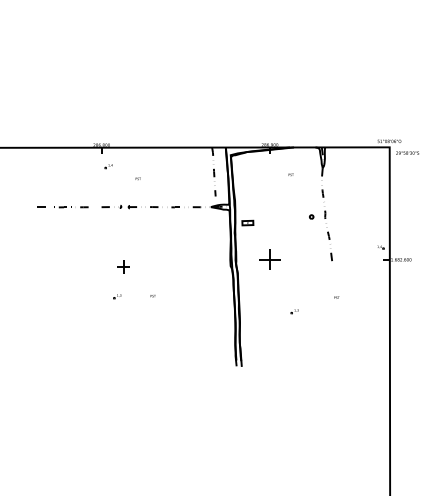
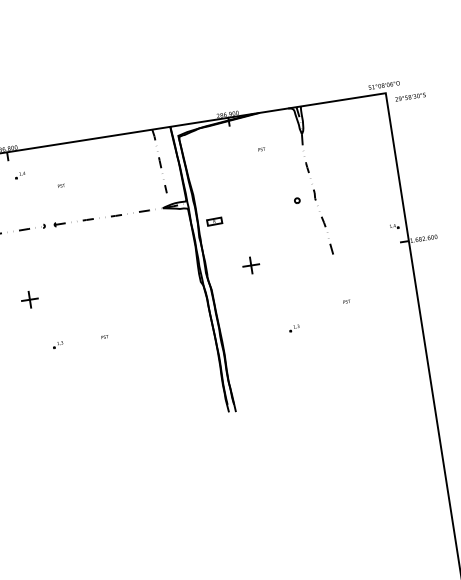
part: (269, 259) -> (250, 265), size x0.62
part: (123, 266) -> (29, 299), moved

